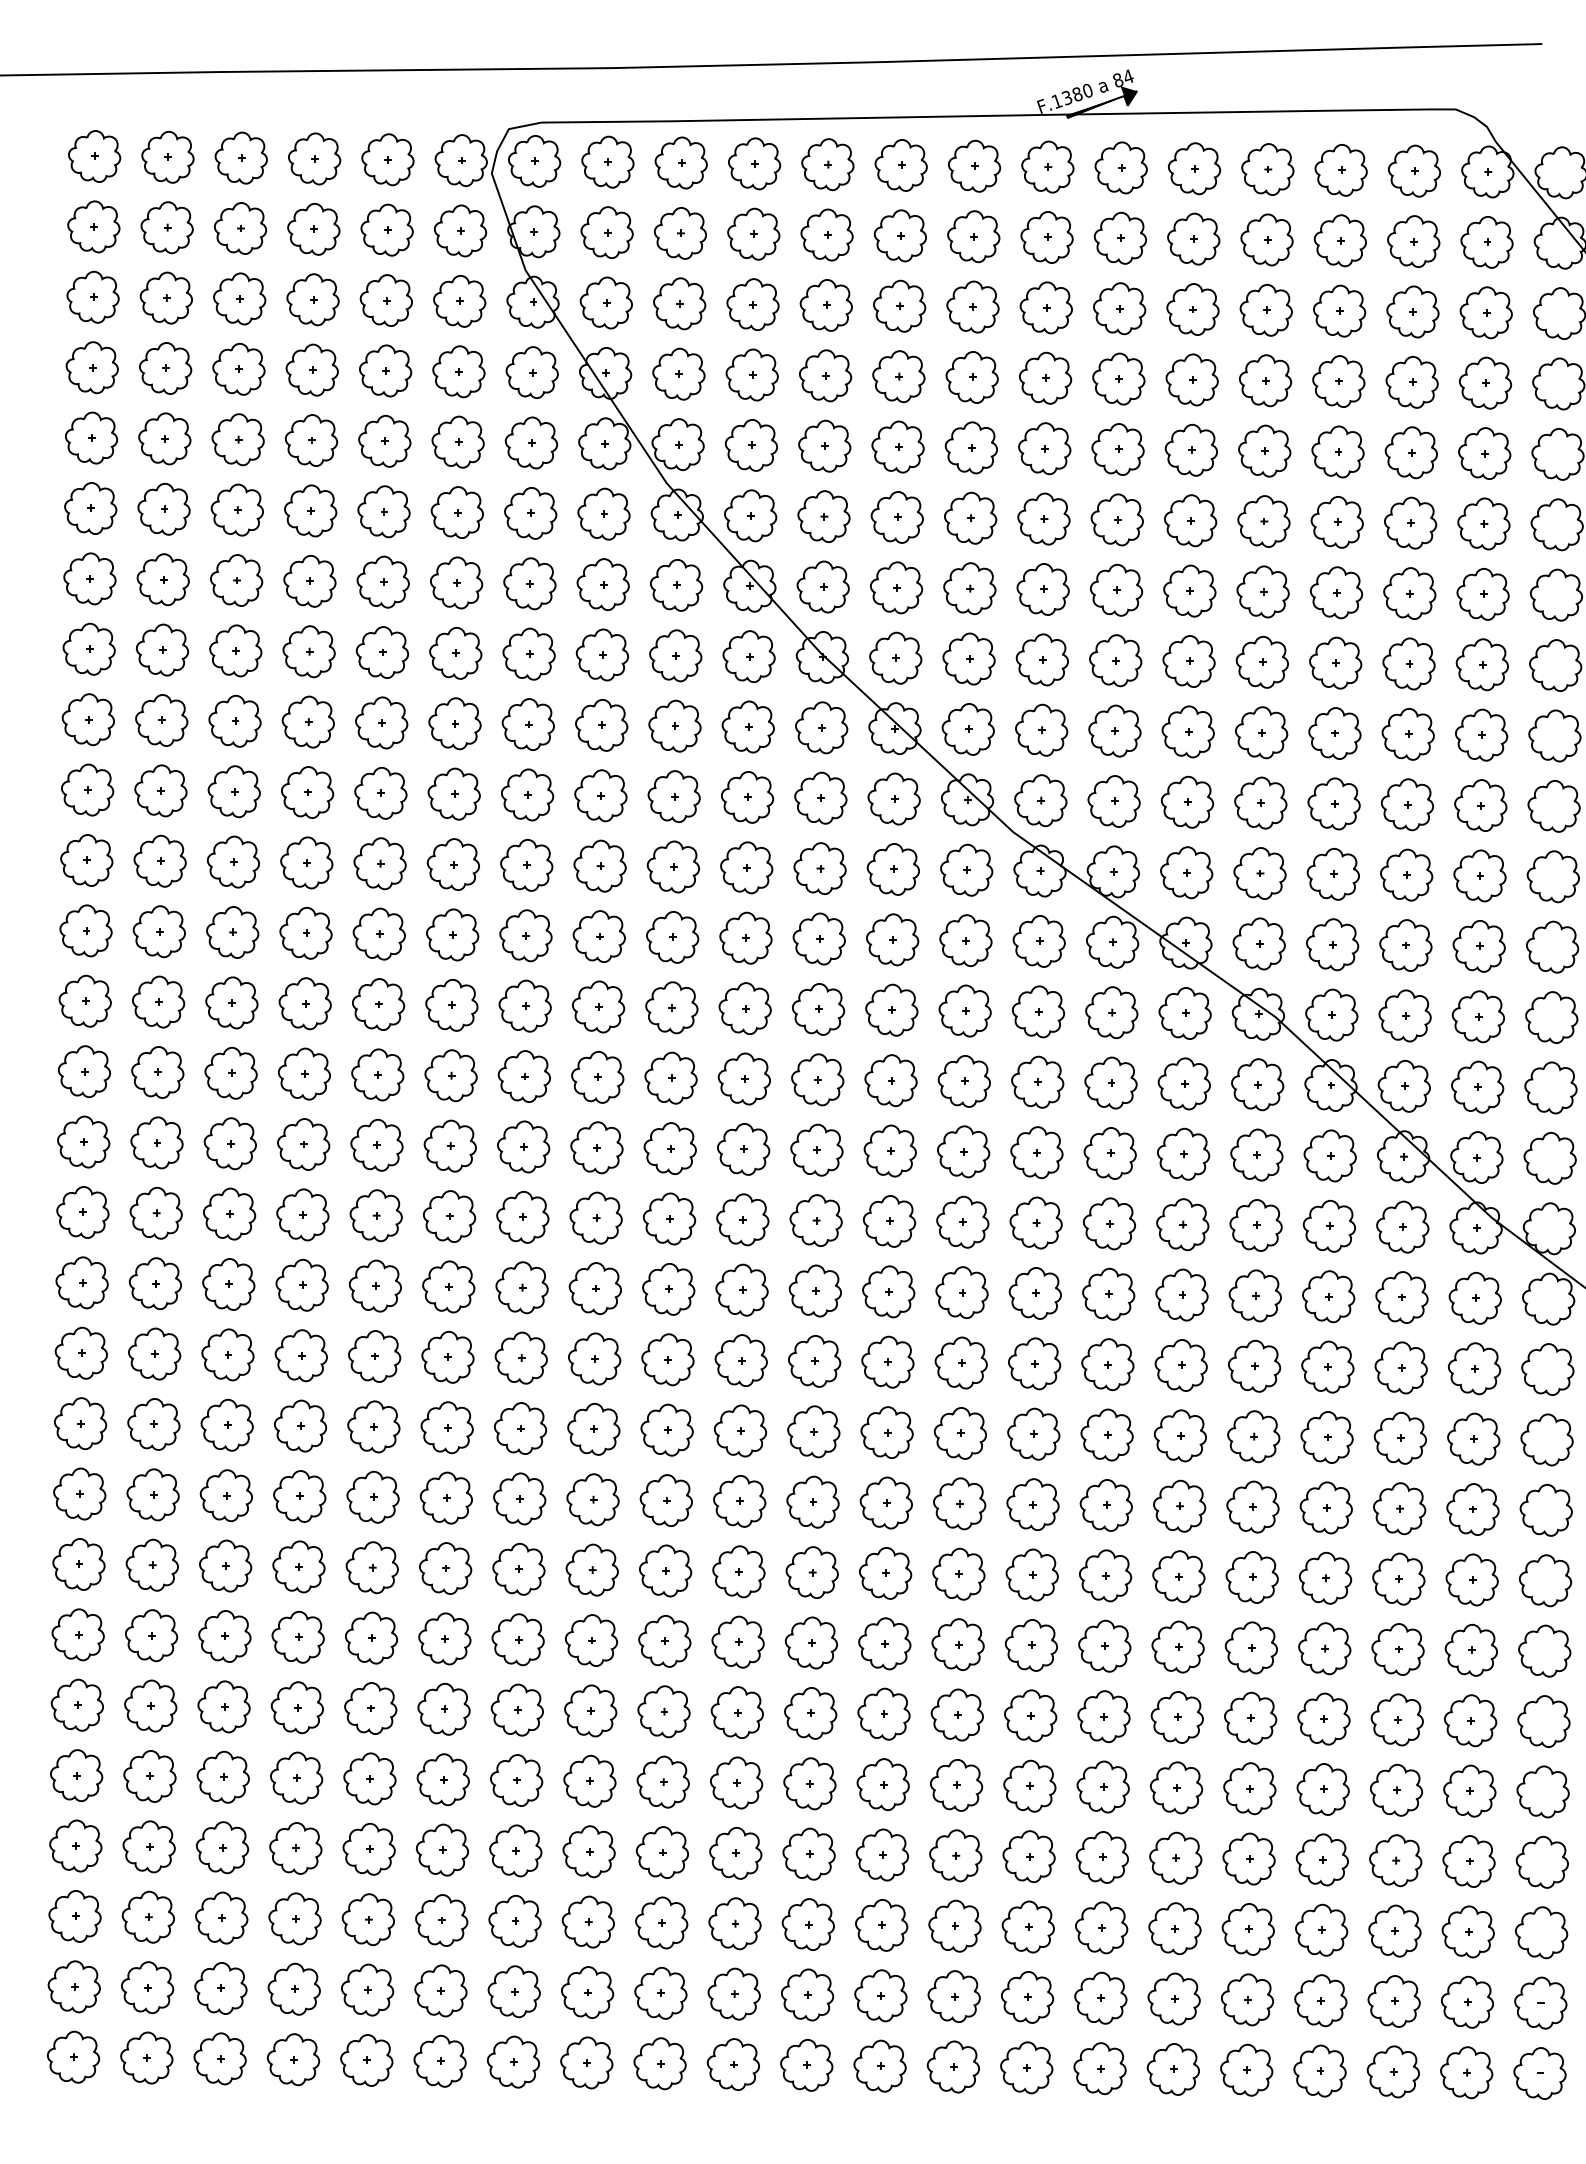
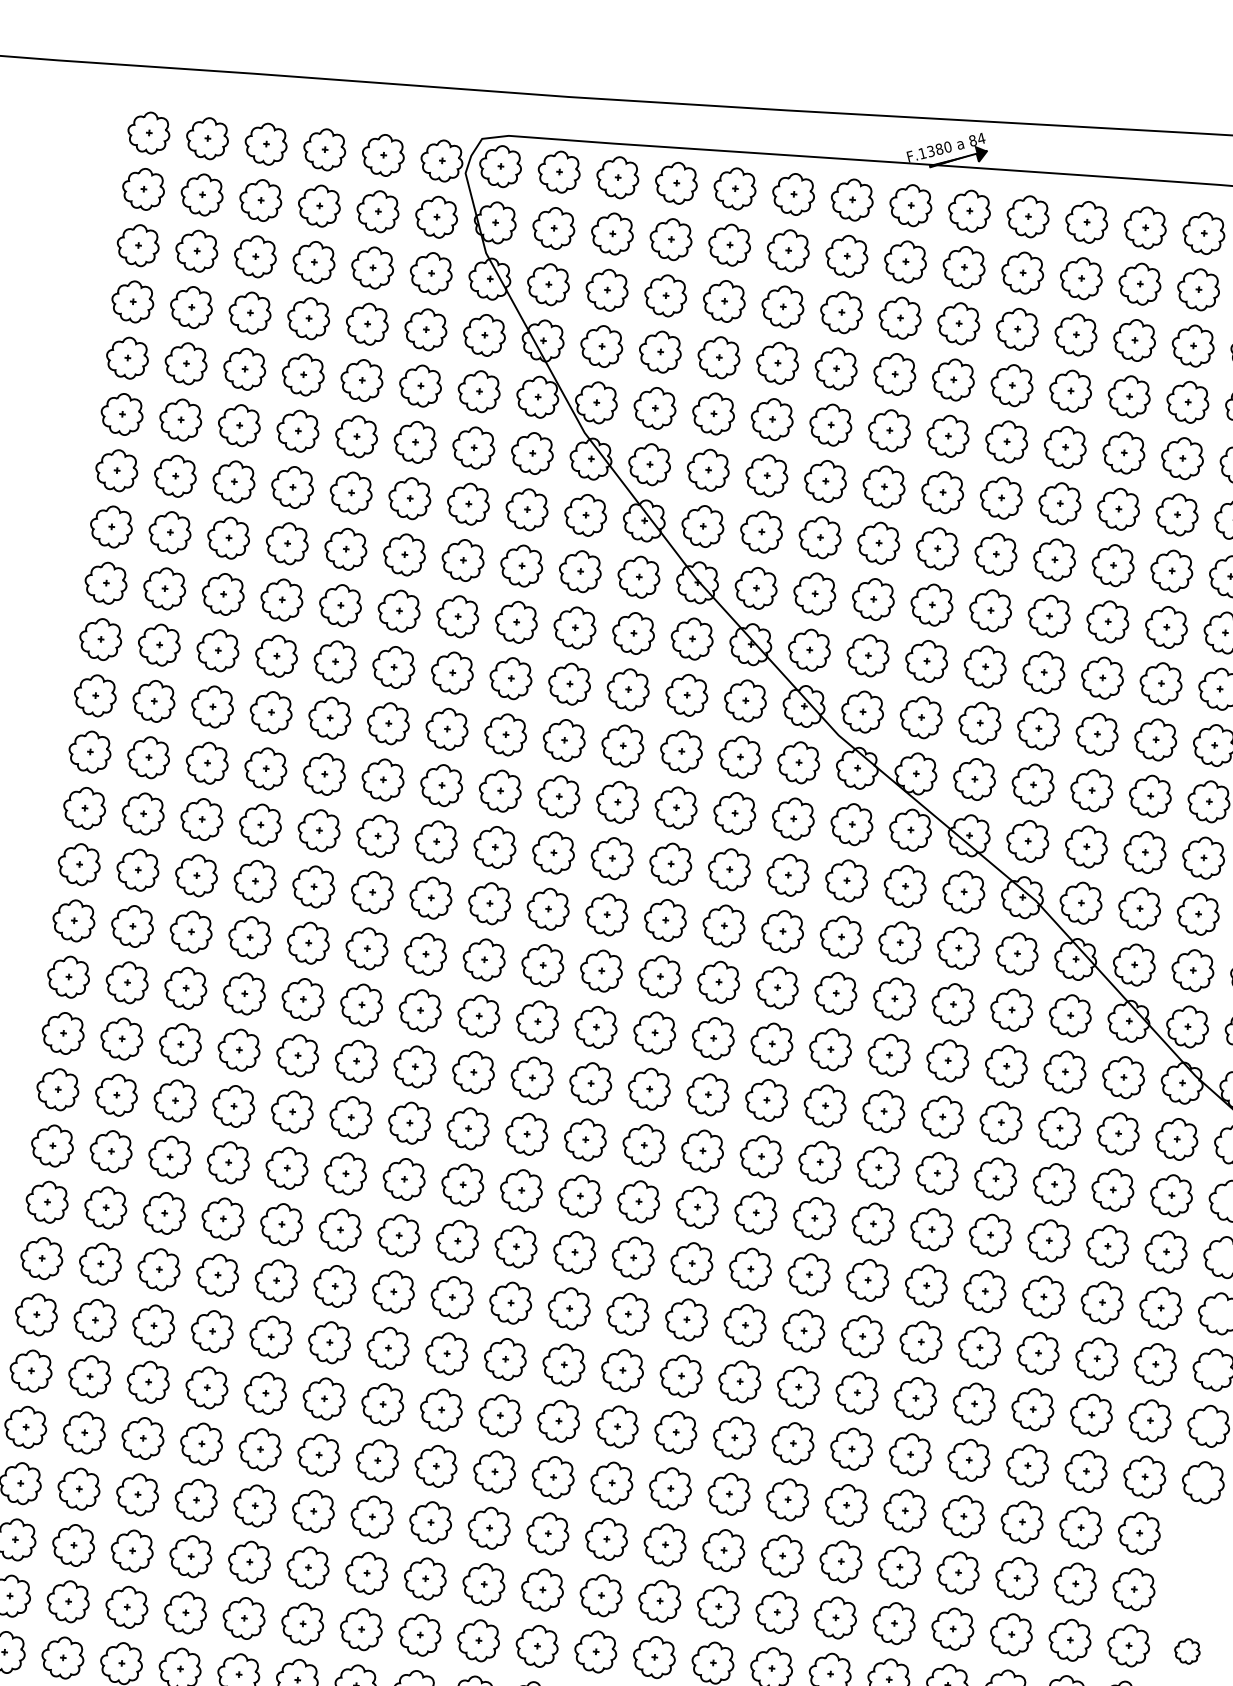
part: (1542, 1791) -> (1197, 1538), removed
part: (1541, 1862) -> (1191, 1595), removed
part: (1541, 1932) -> (1187, 1651), size x0.6

